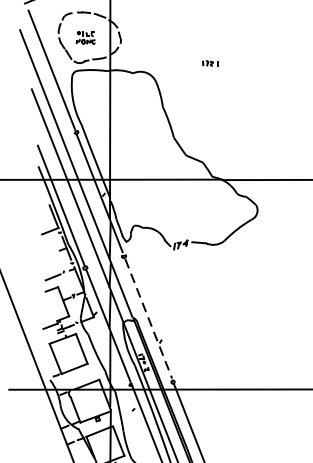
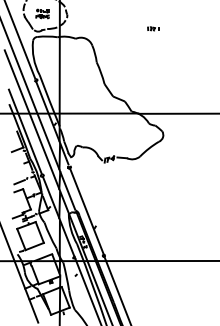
part: (210, 62) -> (153, 28), moved
line: (149, 319) -> (87, 211), dashed -> solid

